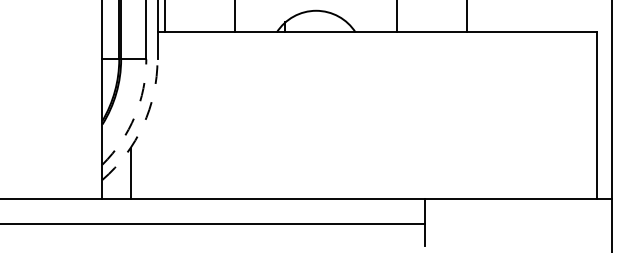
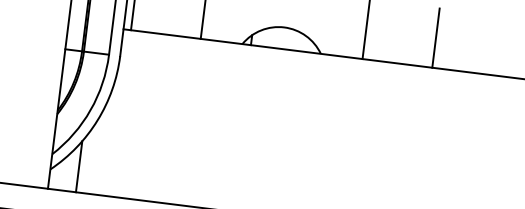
arc: (134, 116) -> (90, 110), dashed -> solid
arc: (143, 125) -> (98, 120), dashed -> solid

